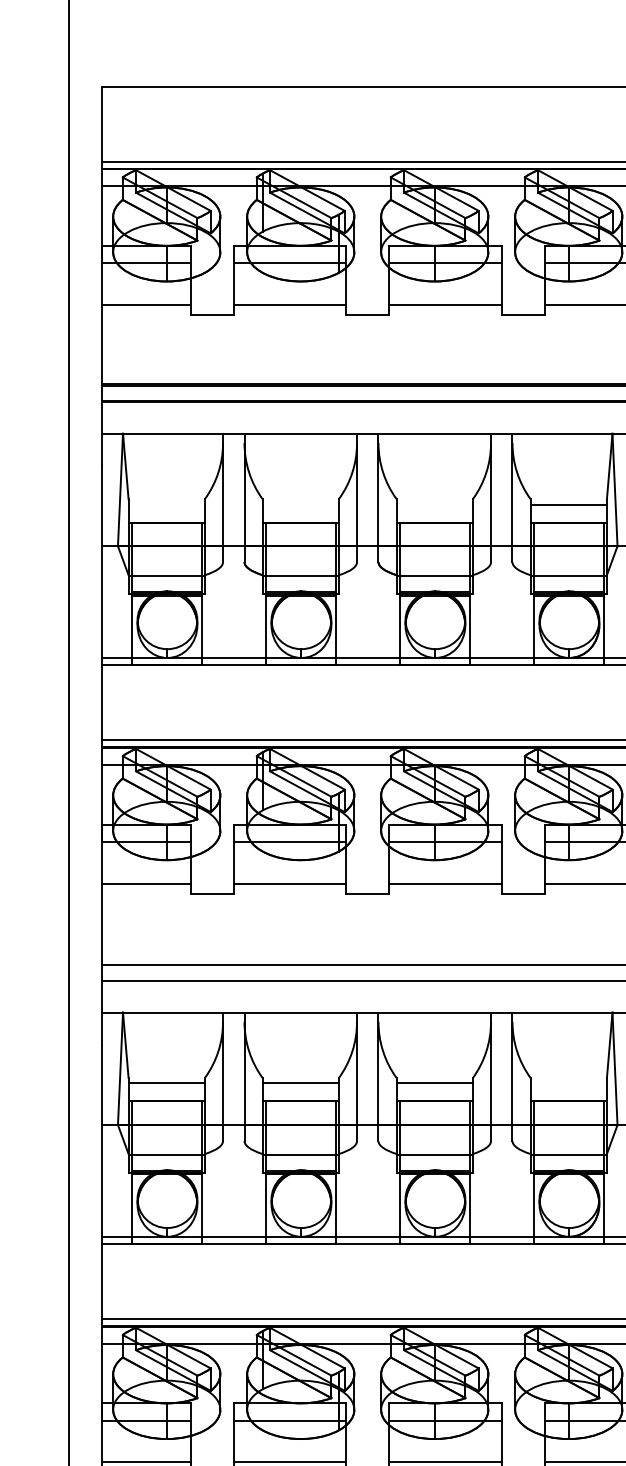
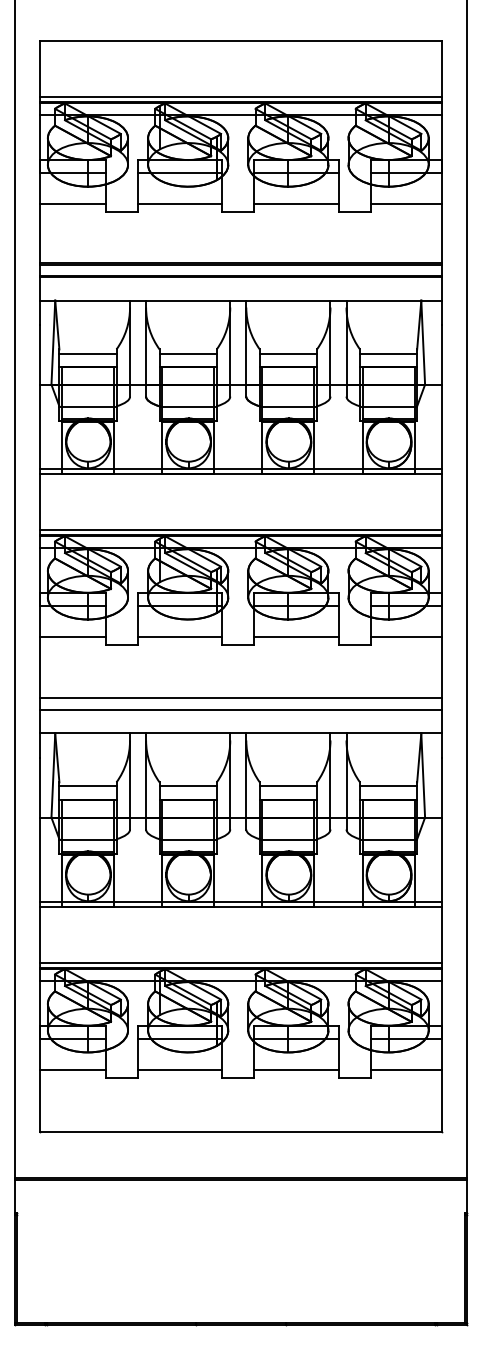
line: (166, 504) -> (87, 353), added
line: (299, 504) -> (187, 353), added
line: (433, 504) -> (287, 353), added
line: (568, 1083) -> (388, 786), added

